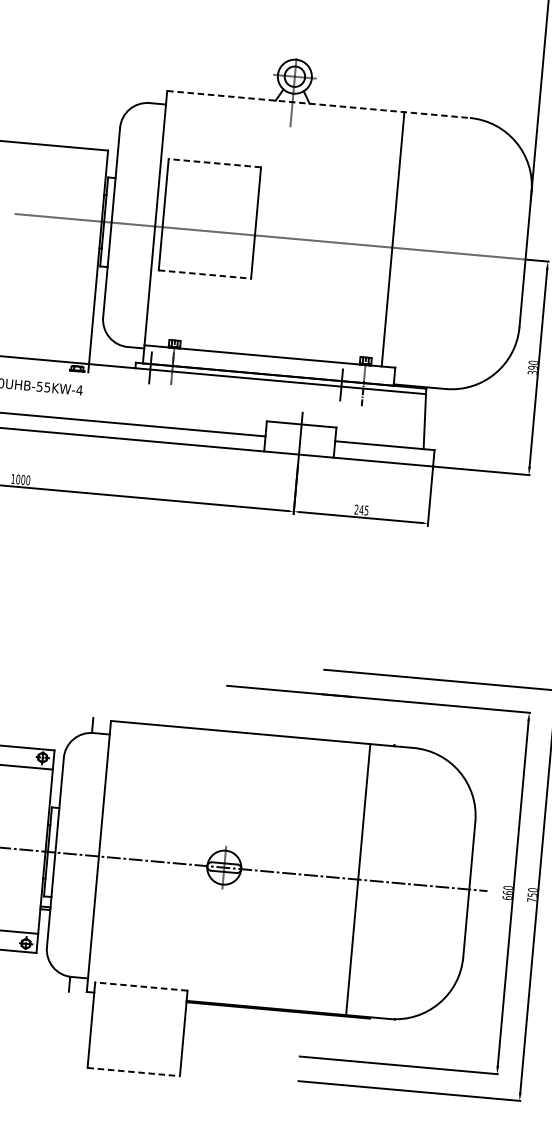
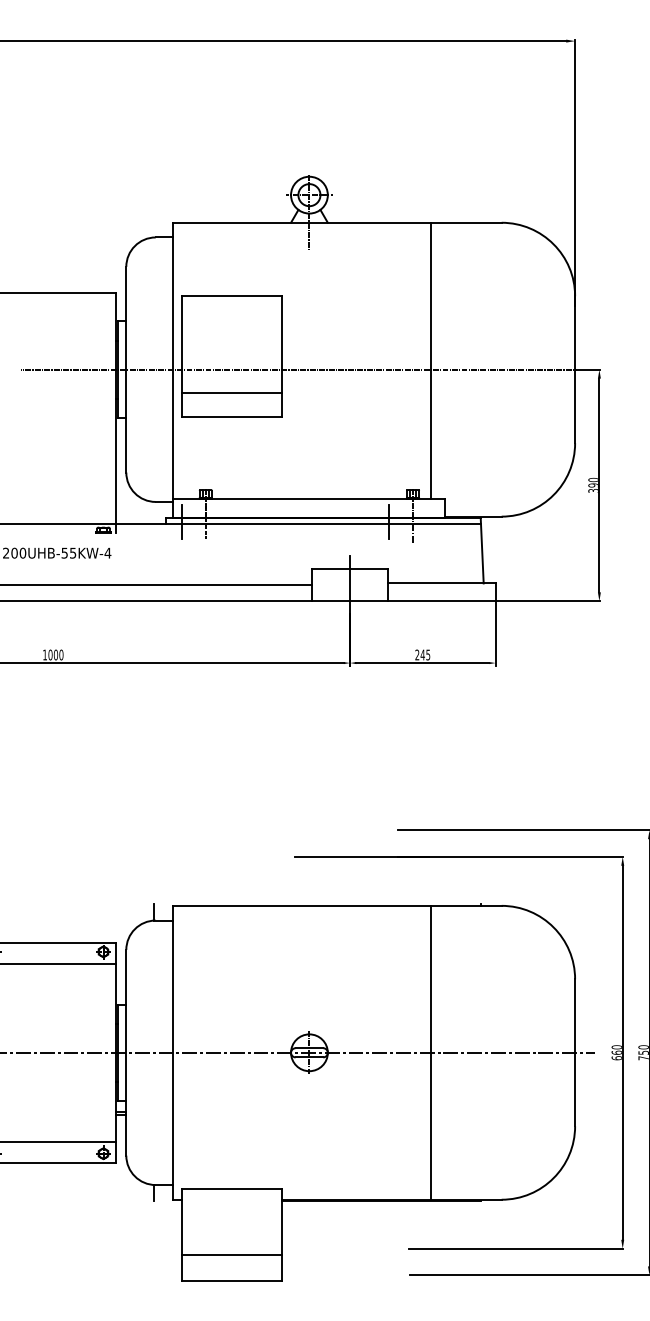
line: (319, 104) -> (338, 222), dashed -> solid
line: (214, 162) -> (231, 295), dashed -> solid
line: (206, 252) -> (231, 392), added
line: (205, 274) -> (232, 416), dashed -> solid
line: (358, 879) -> (430, 1052), moved
line: (141, 986) -> (231, 1188), dashed -> solid
line: (135, 1048) -> (231, 1255), added
line: (134, 1072) -> (232, 1281), dashed -> solid

